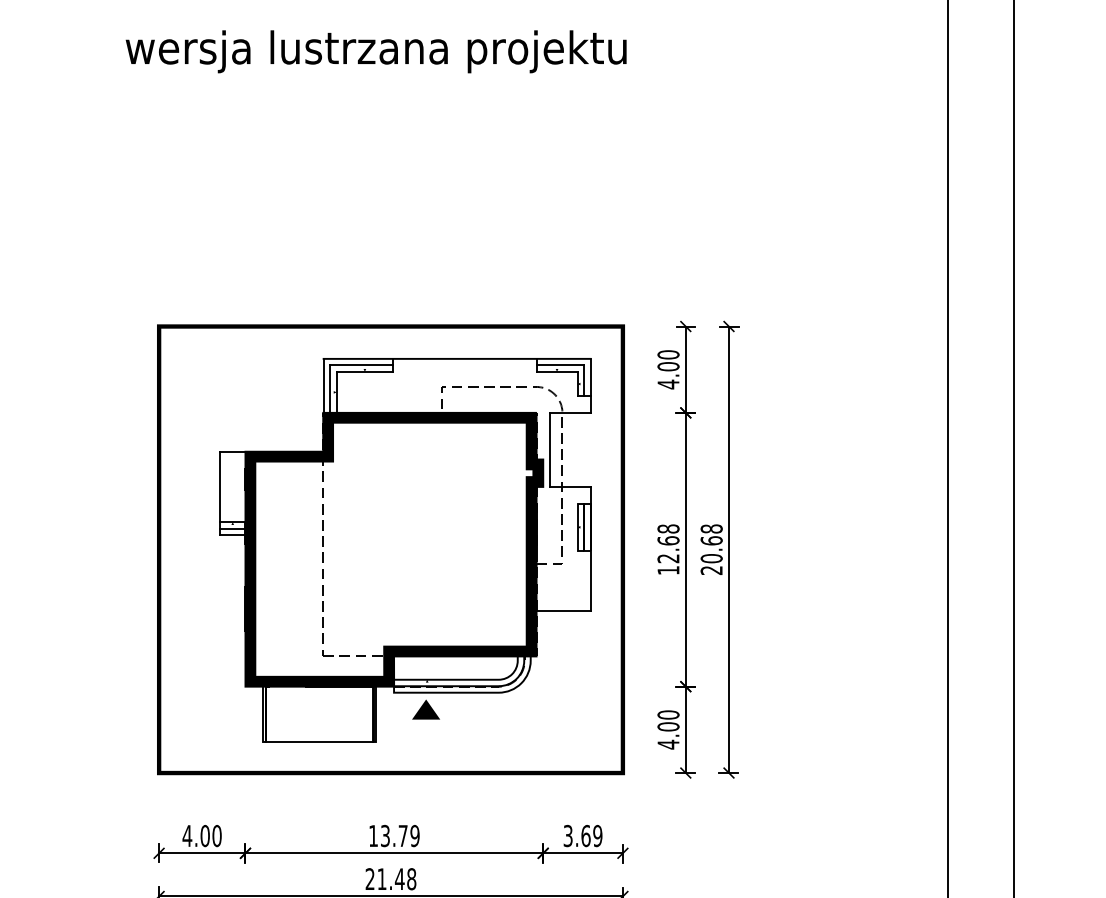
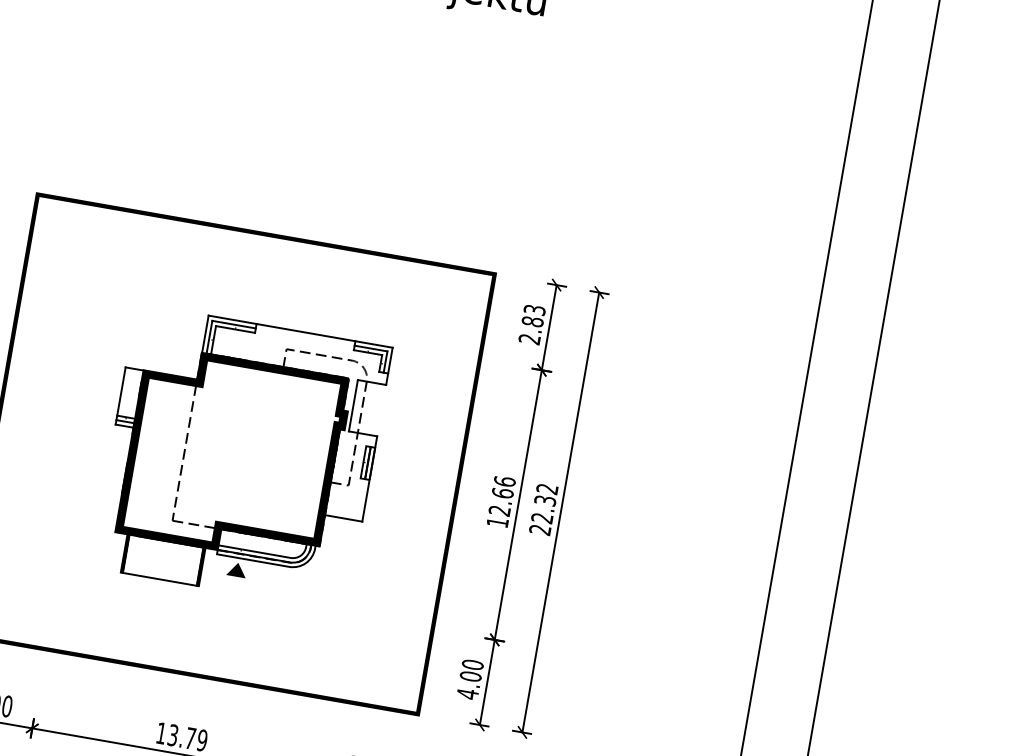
text: (668, 369) -> (532, 324), 4.00 -> 2.83
text: (668, 528) -> (504, 481), 12.68 -> 12.66
text: (711, 543) -> (544, 503), 20.68 -> 22.32
part: (405, 550) -> (242, 457), size x0.7

